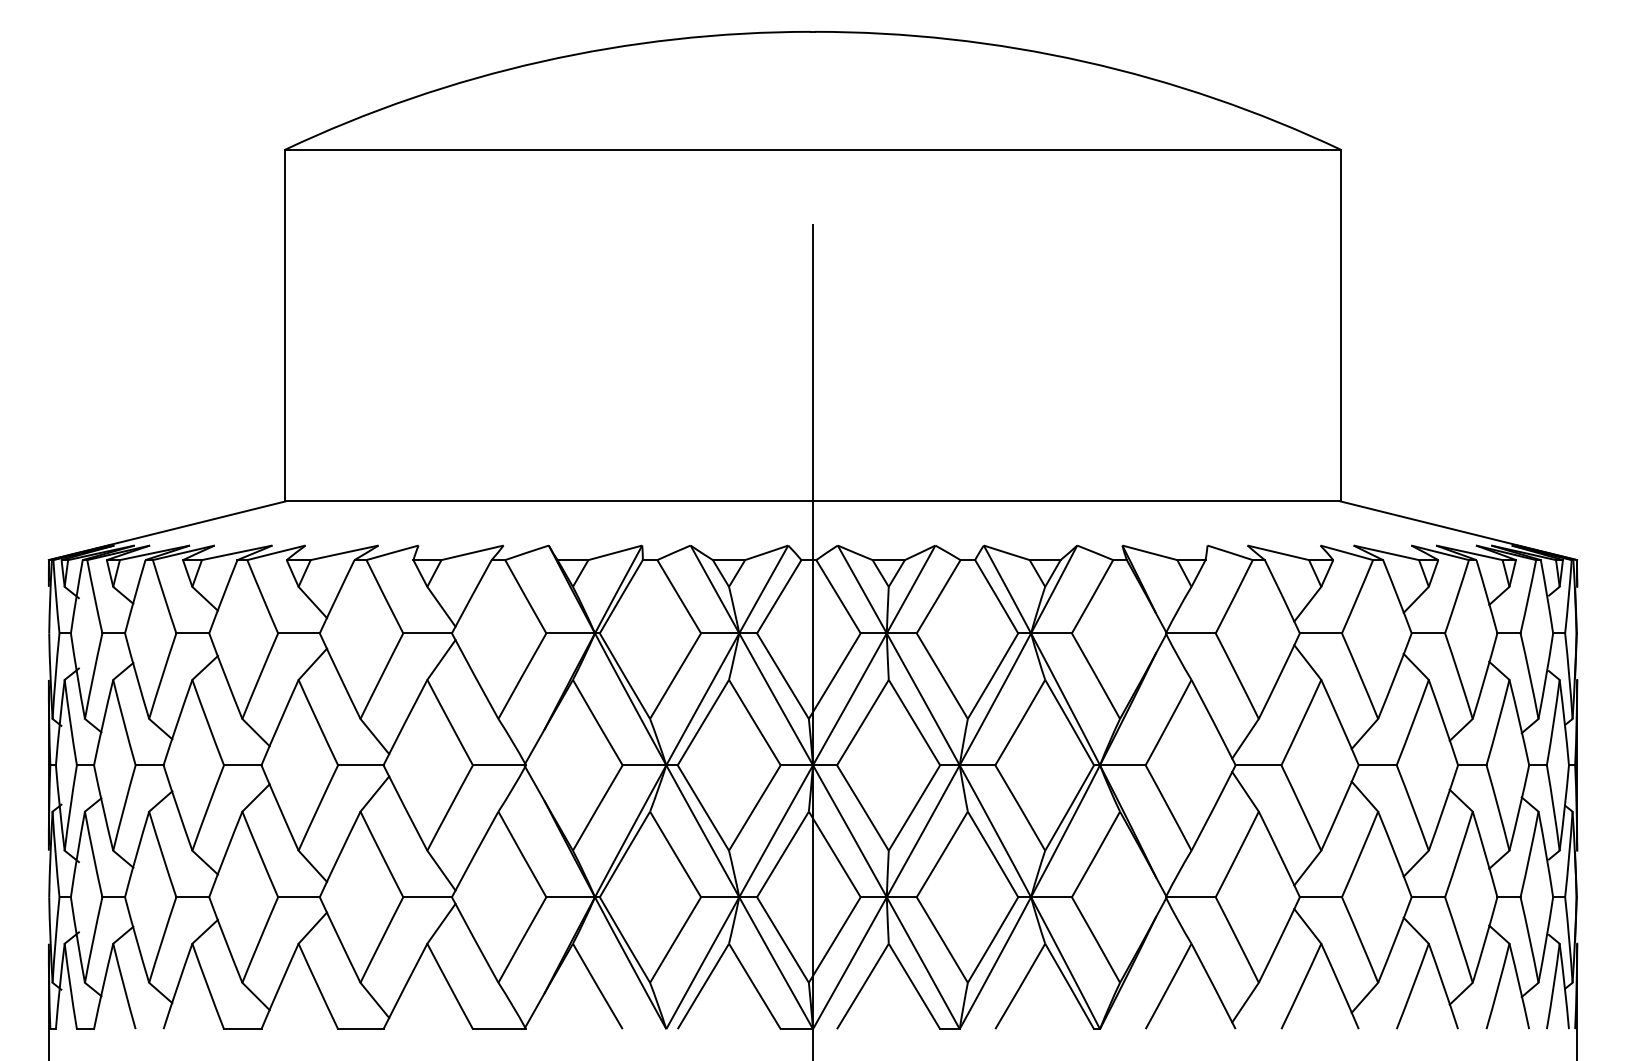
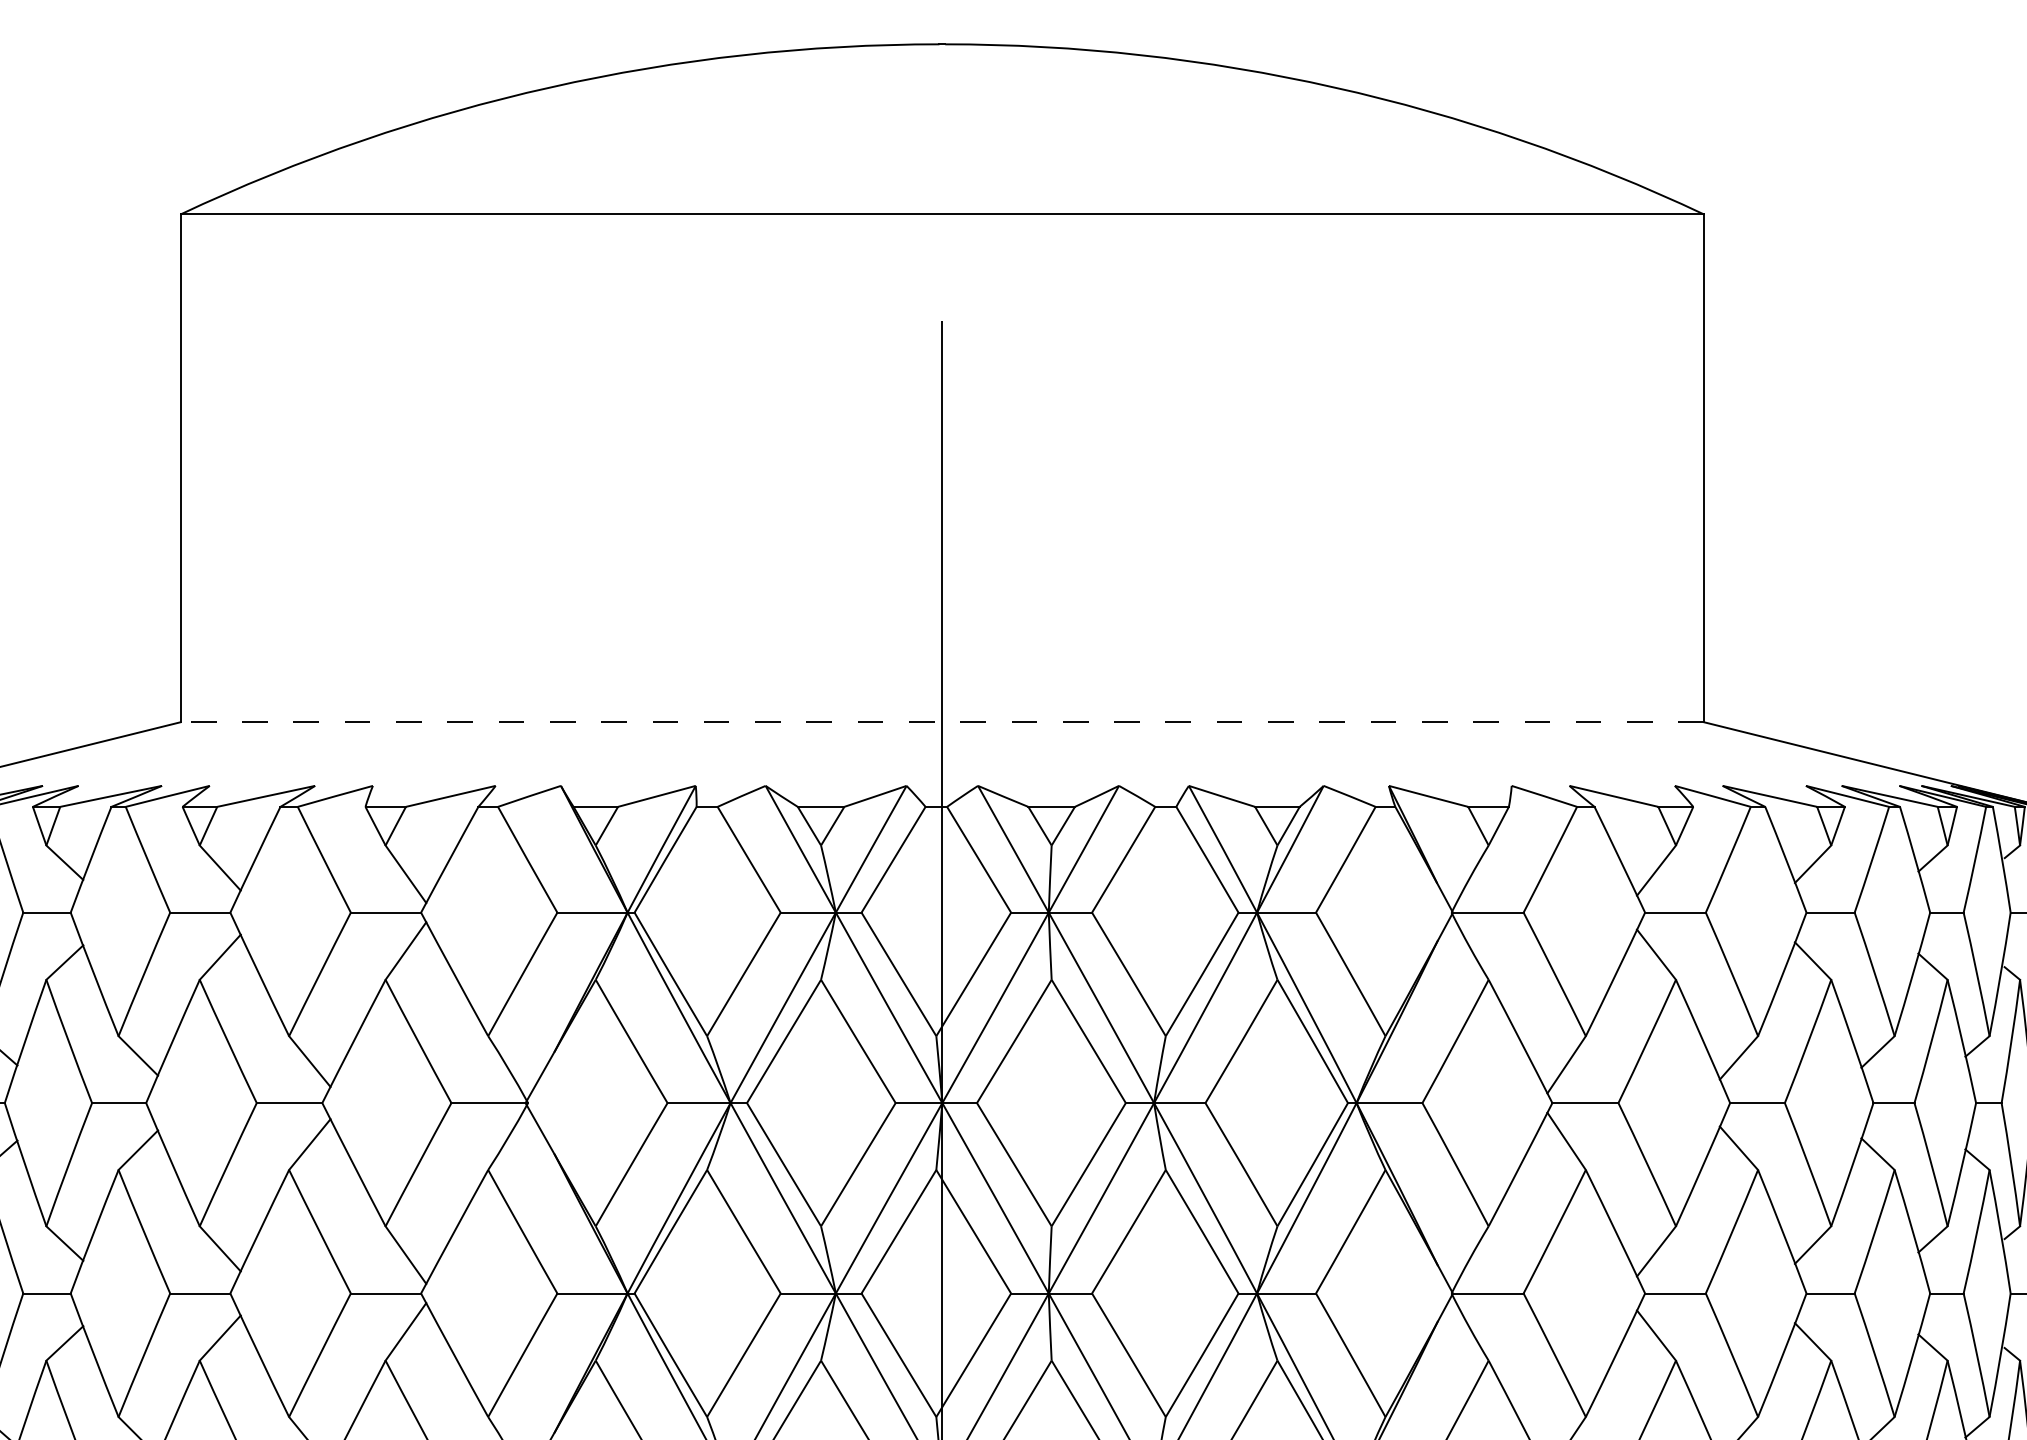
line: (813, 501) -> (942, 722), solid -> dashed

